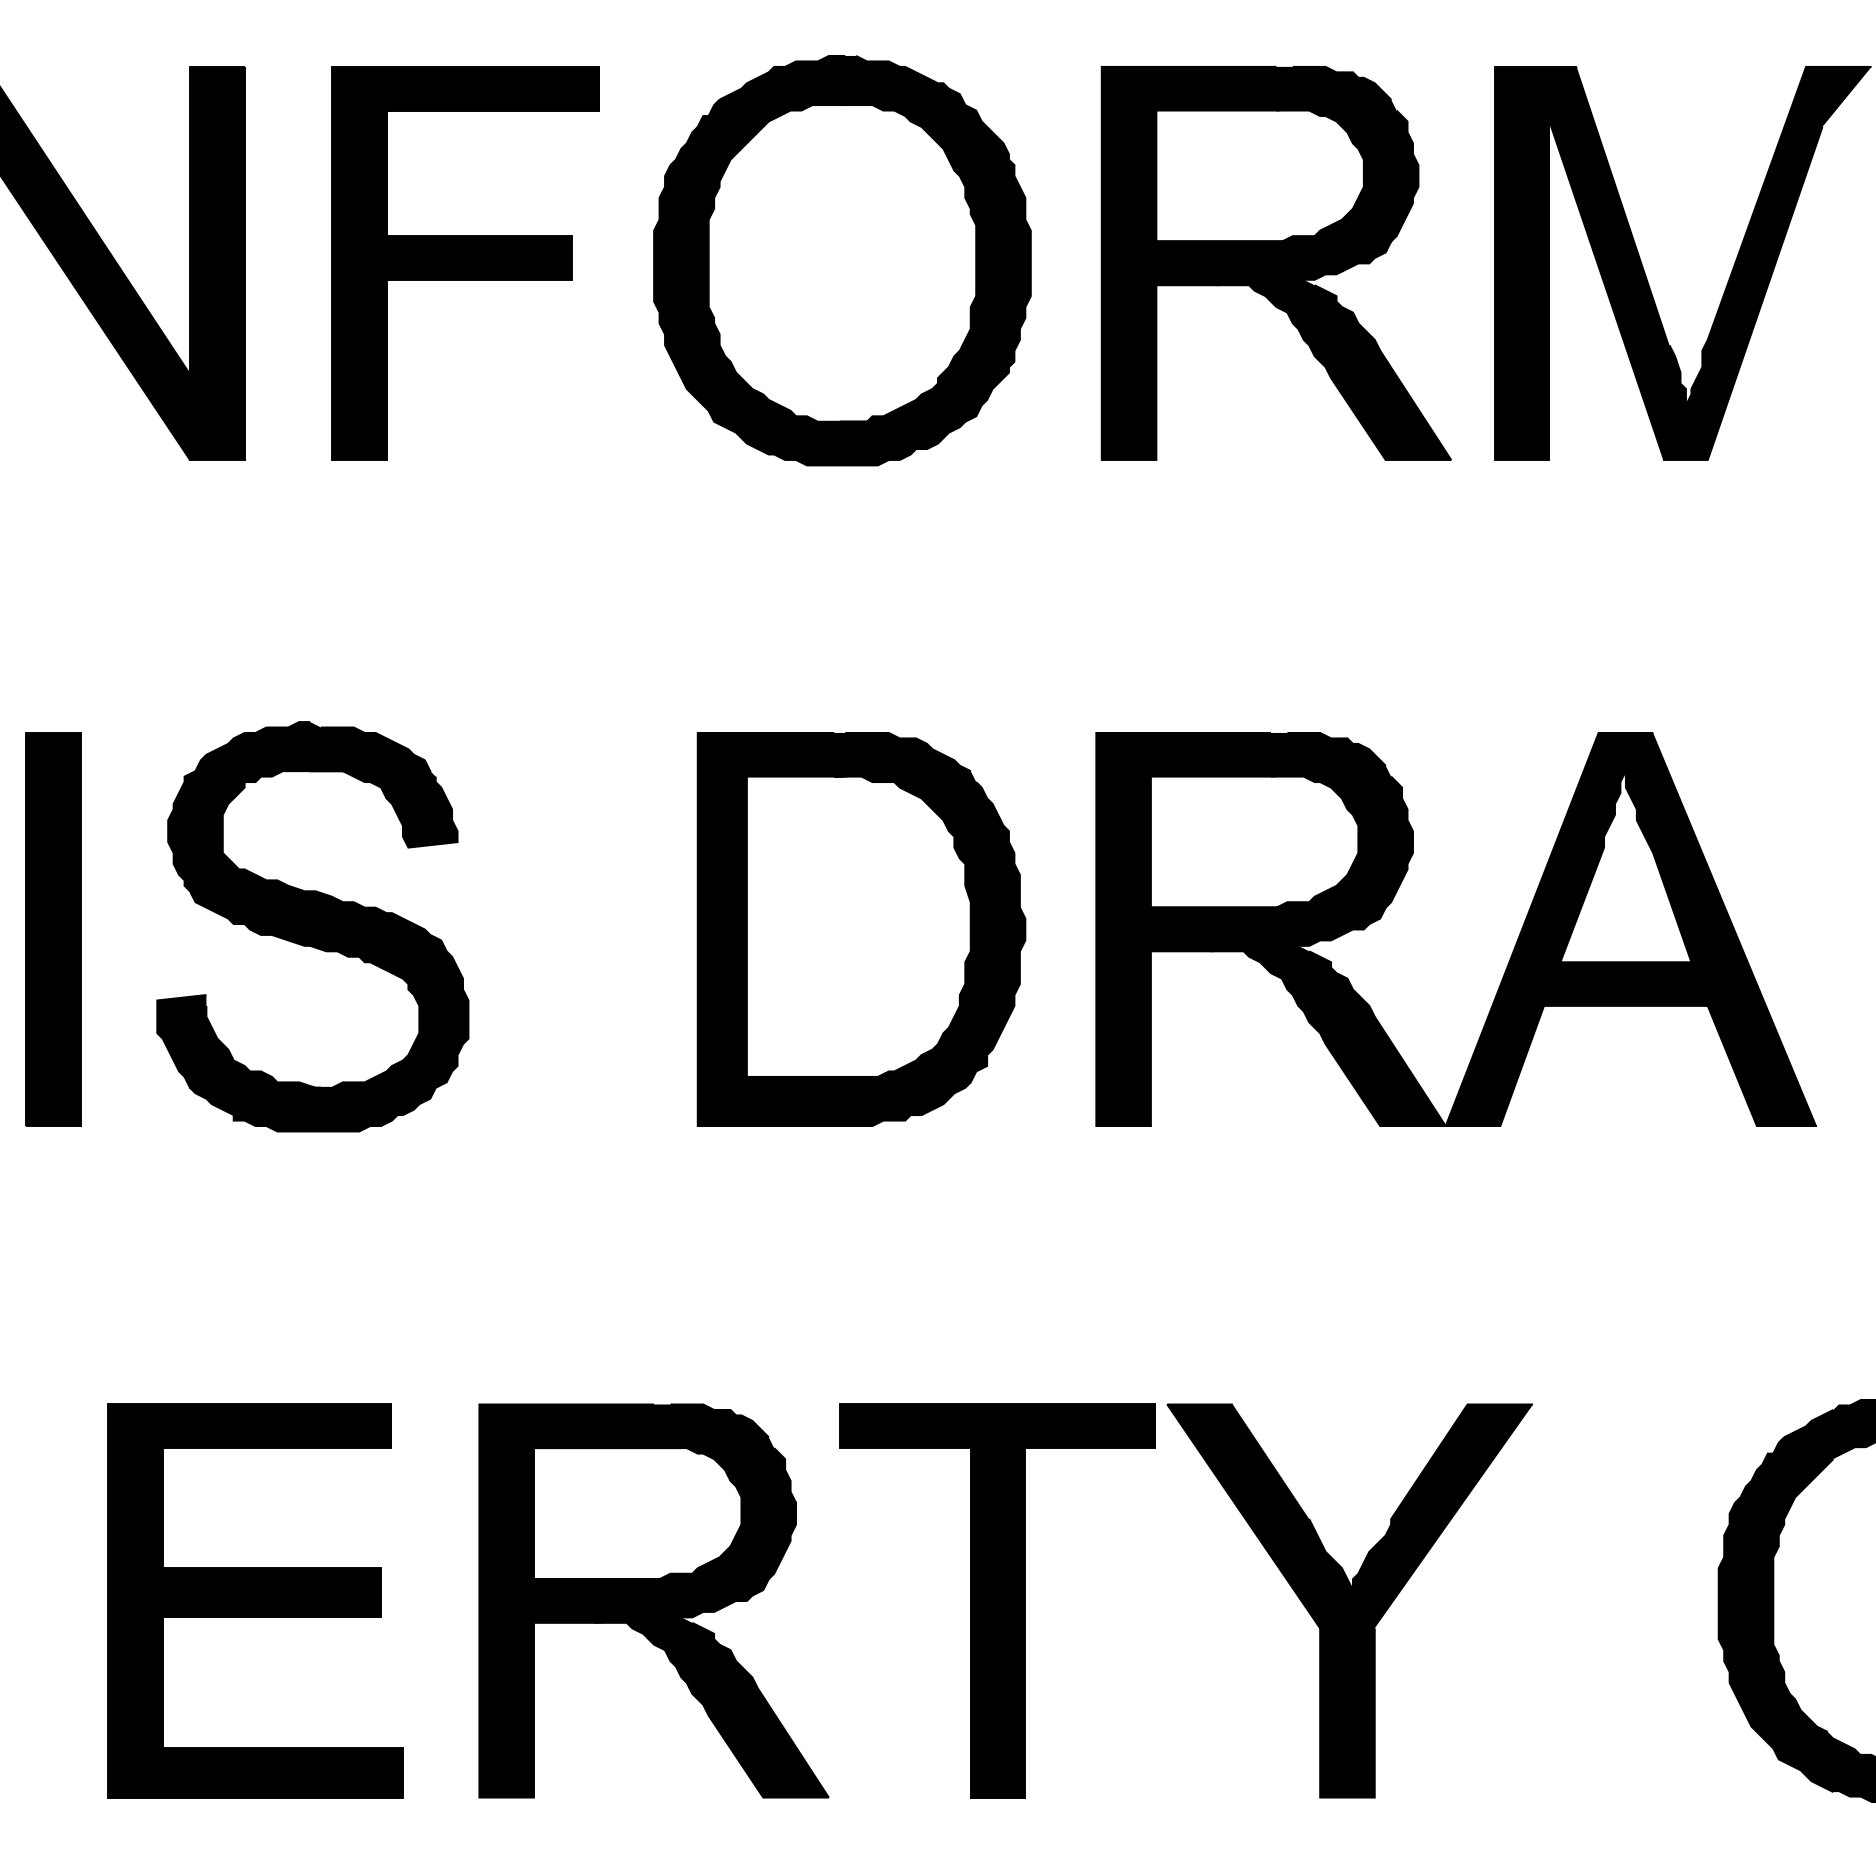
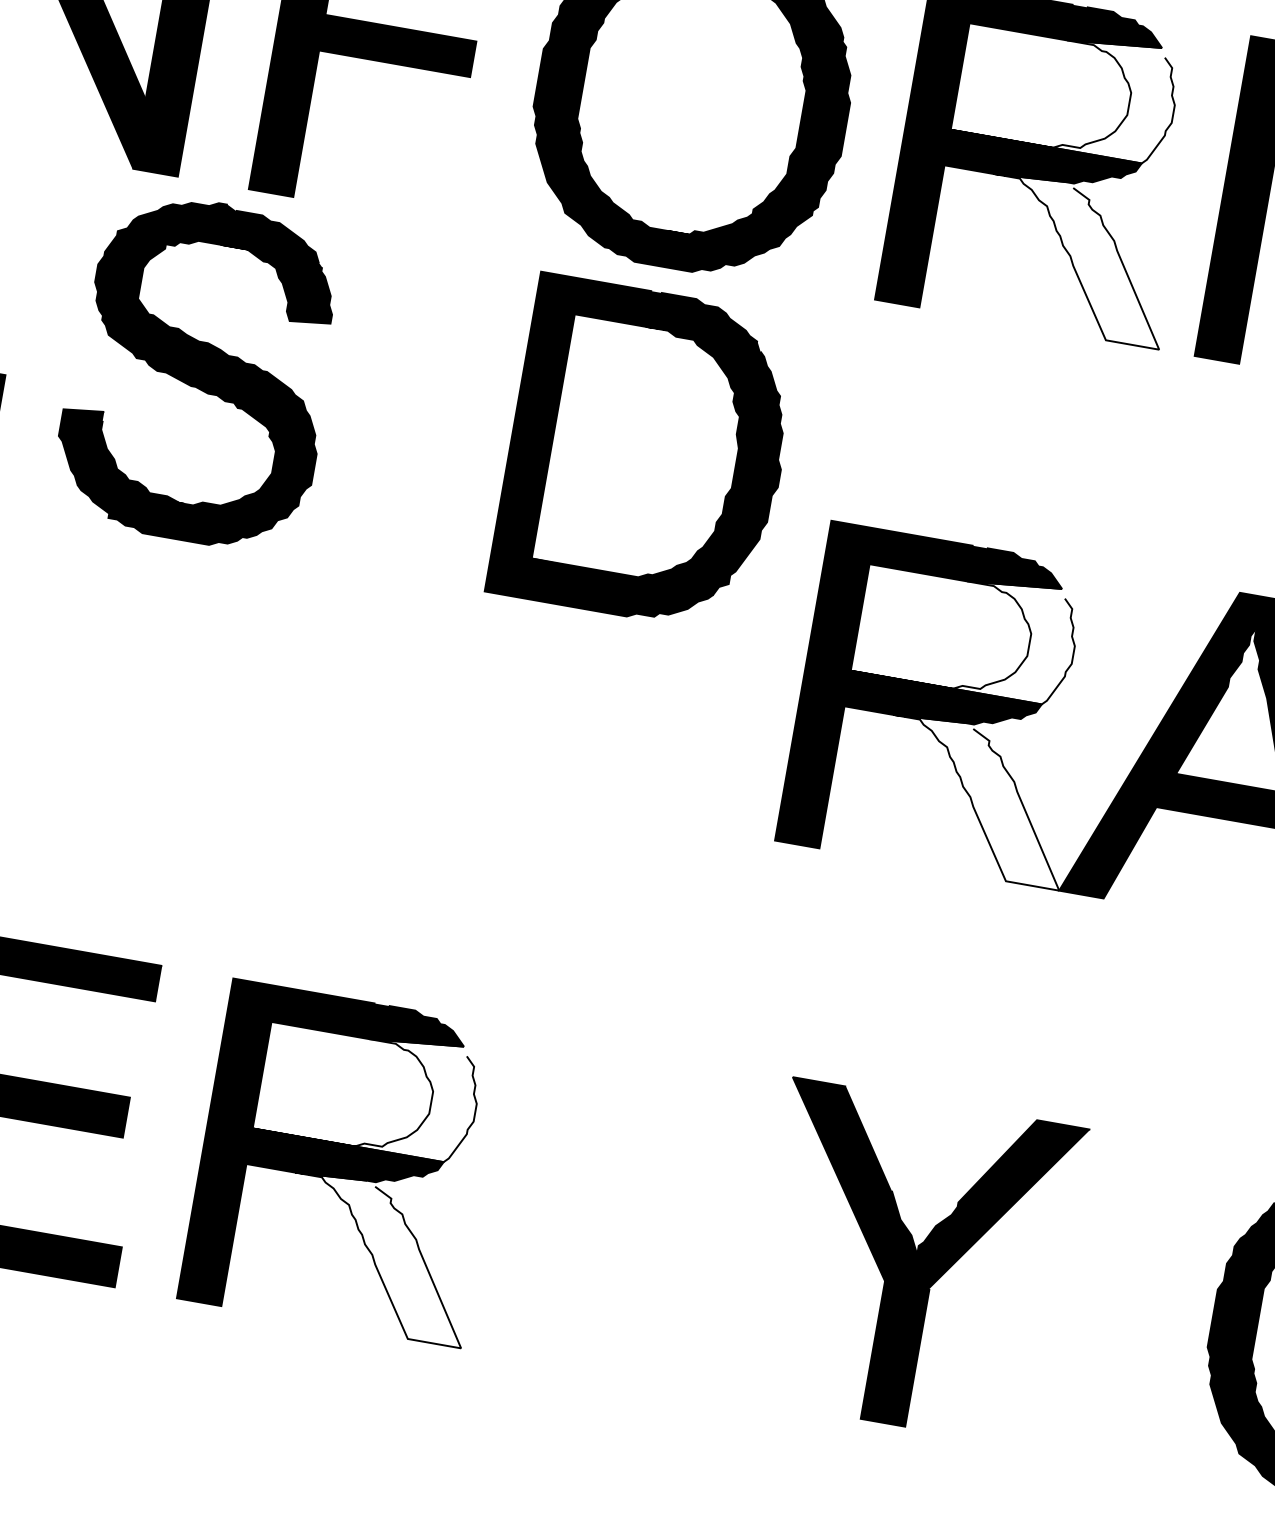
fill: (1287, 170) -> (1067, 90), removed
fill: (1333, 369) -> (1076, 259), removed
fill: (1281, 836) -> (967, 631), removed
part: (312, 926) -> (200, 371), moved
part: (861, 929) -> (646, 455), moved
fill: (1327, 1035) -> (976, 800), removed
fill: (664, 1508) -> (368, 1089), removed
part: (997, 1600) -> (626, 1212), removed
fill: (711, 1707) -> (378, 1258), removed

